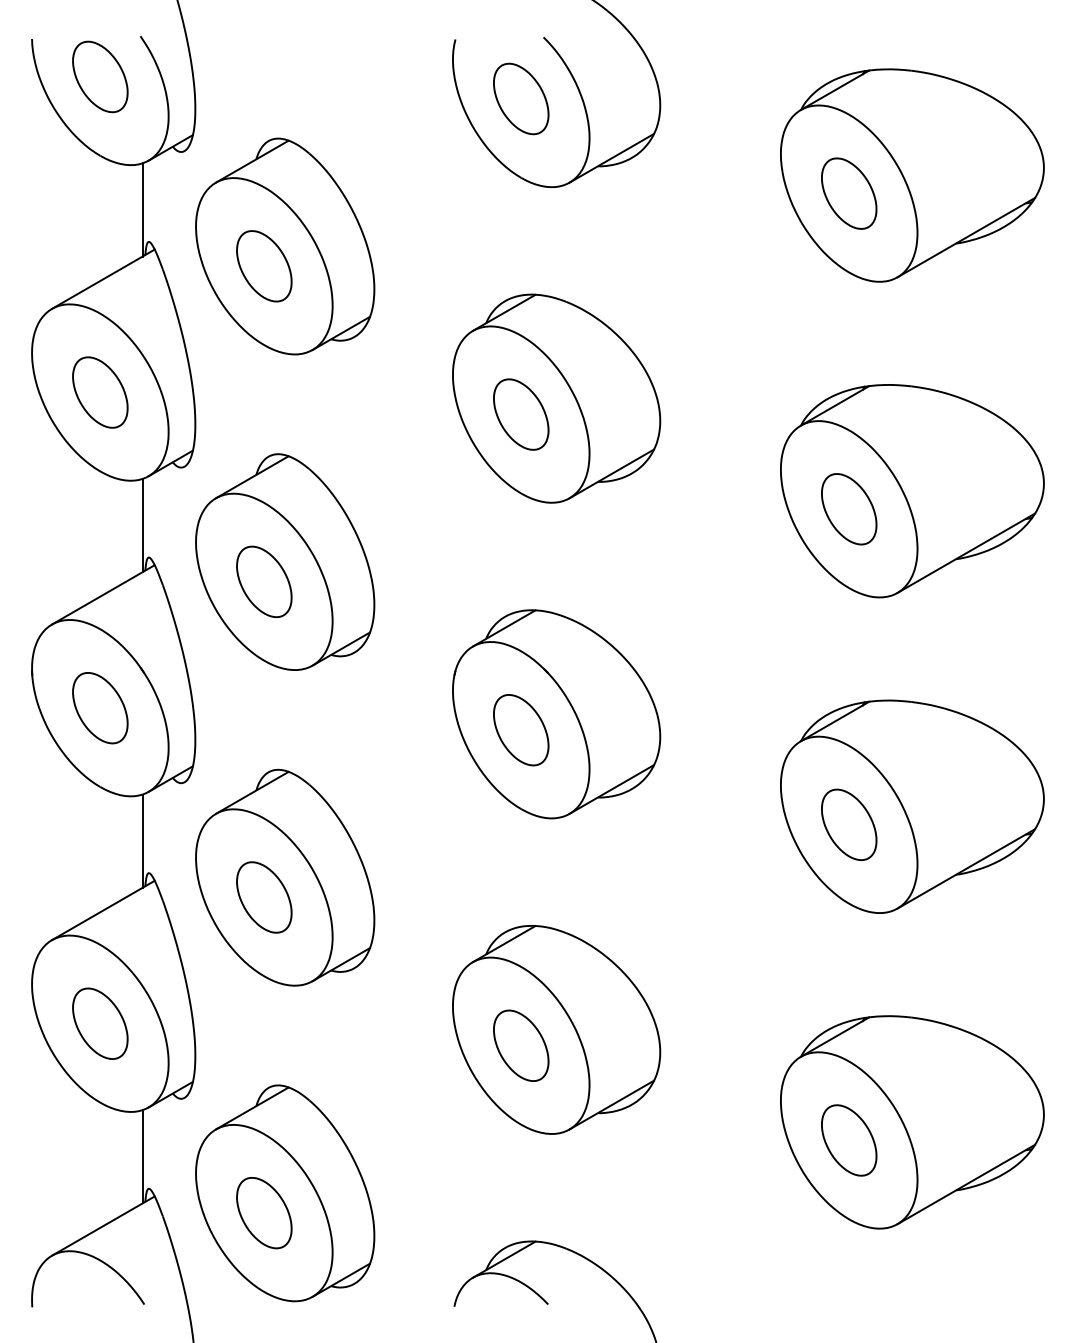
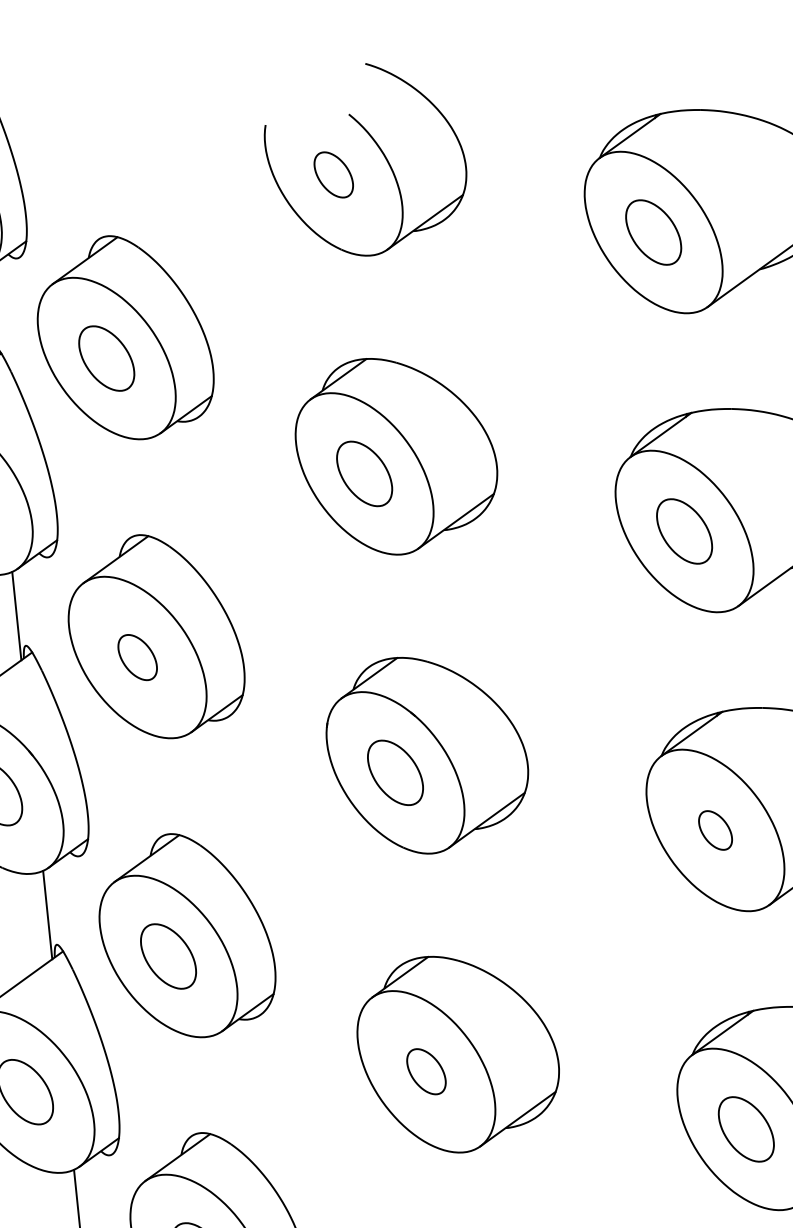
part: (521, 98) -> (333, 174), size x0.7
part: (264, 581) -> (137, 657), size x0.7
part: (849, 824) -> (715, 830), size x0.6
part: (521, 1045) -> (426, 1071), size x0.7

